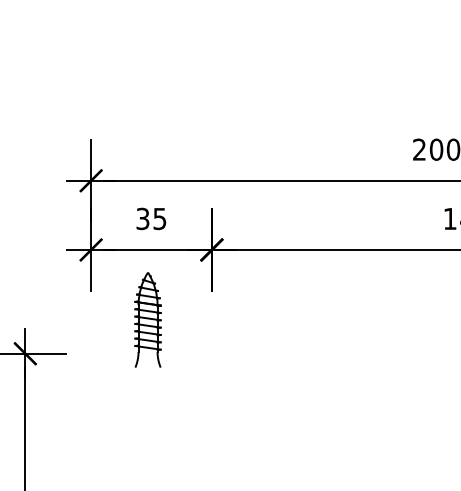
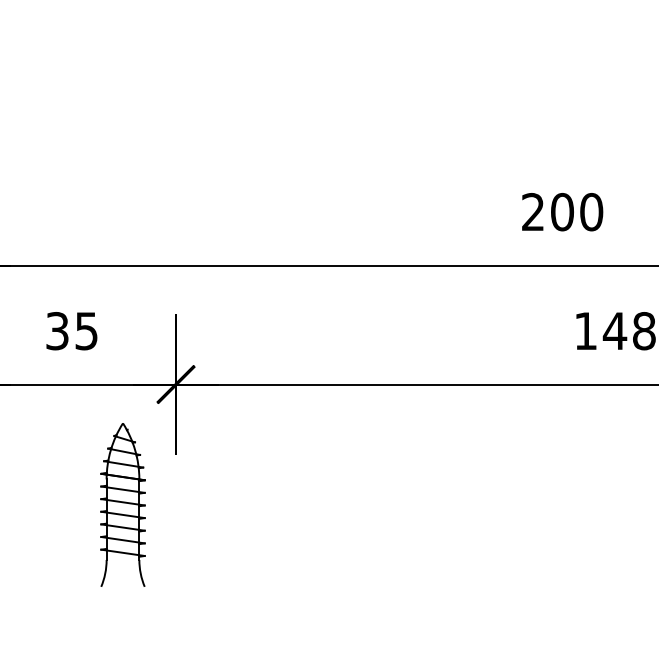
part: (147, 319) -> (122, 504), moved

